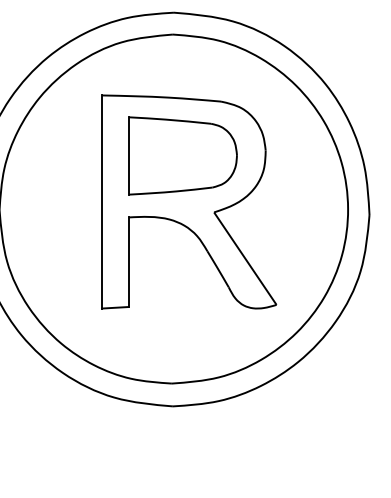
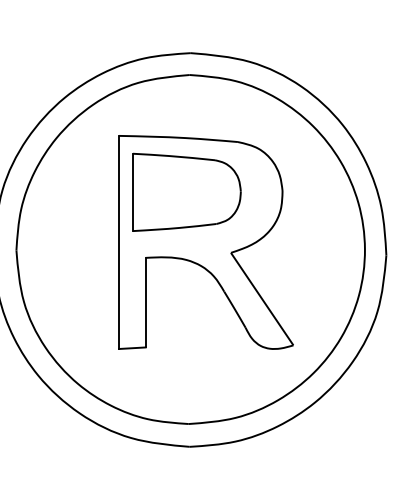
part: (182, 155) -> (186, 191), moved

